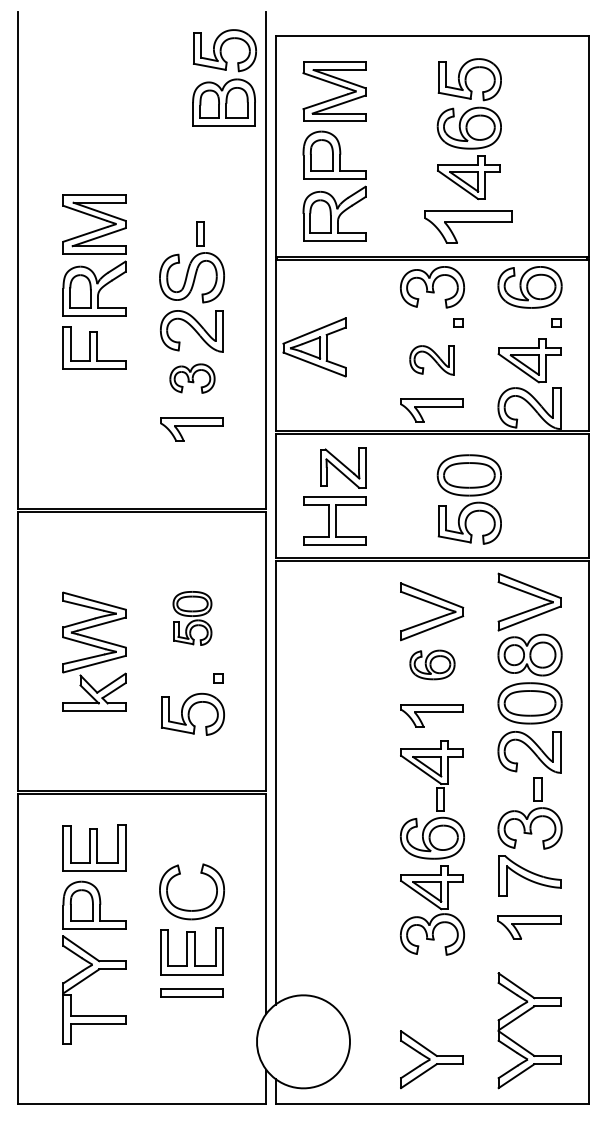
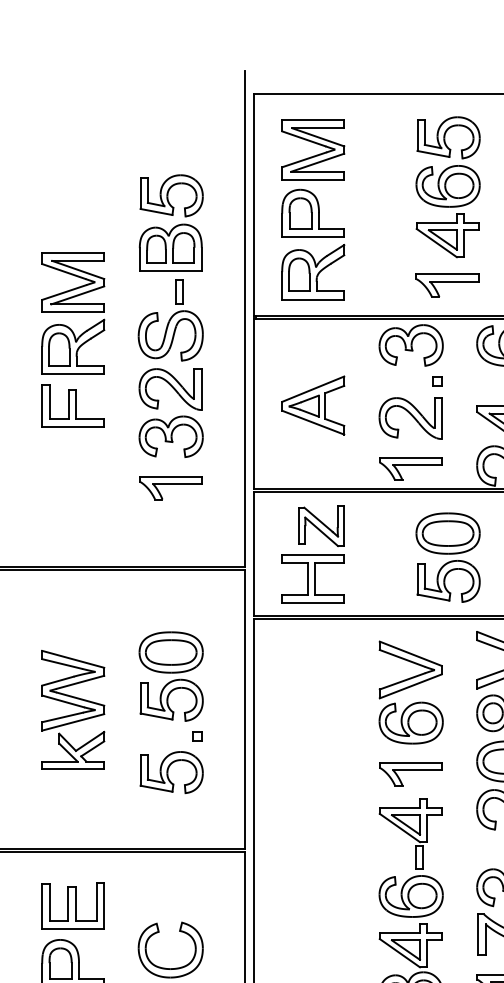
part: (224, 77) -> (171, 222), moved
part: (468, 227) -> (447, 285), size x0.71
part: (314, 347) -> (313, 405), moved
part: (431, 360) -> (410, 418), size x1.43
part: (192, 378) -> (171, 436), size x1.43
part: (192, 618) -> (171, 676), size x1.67
part: (432, 664) -> (411, 722), size x1.43

